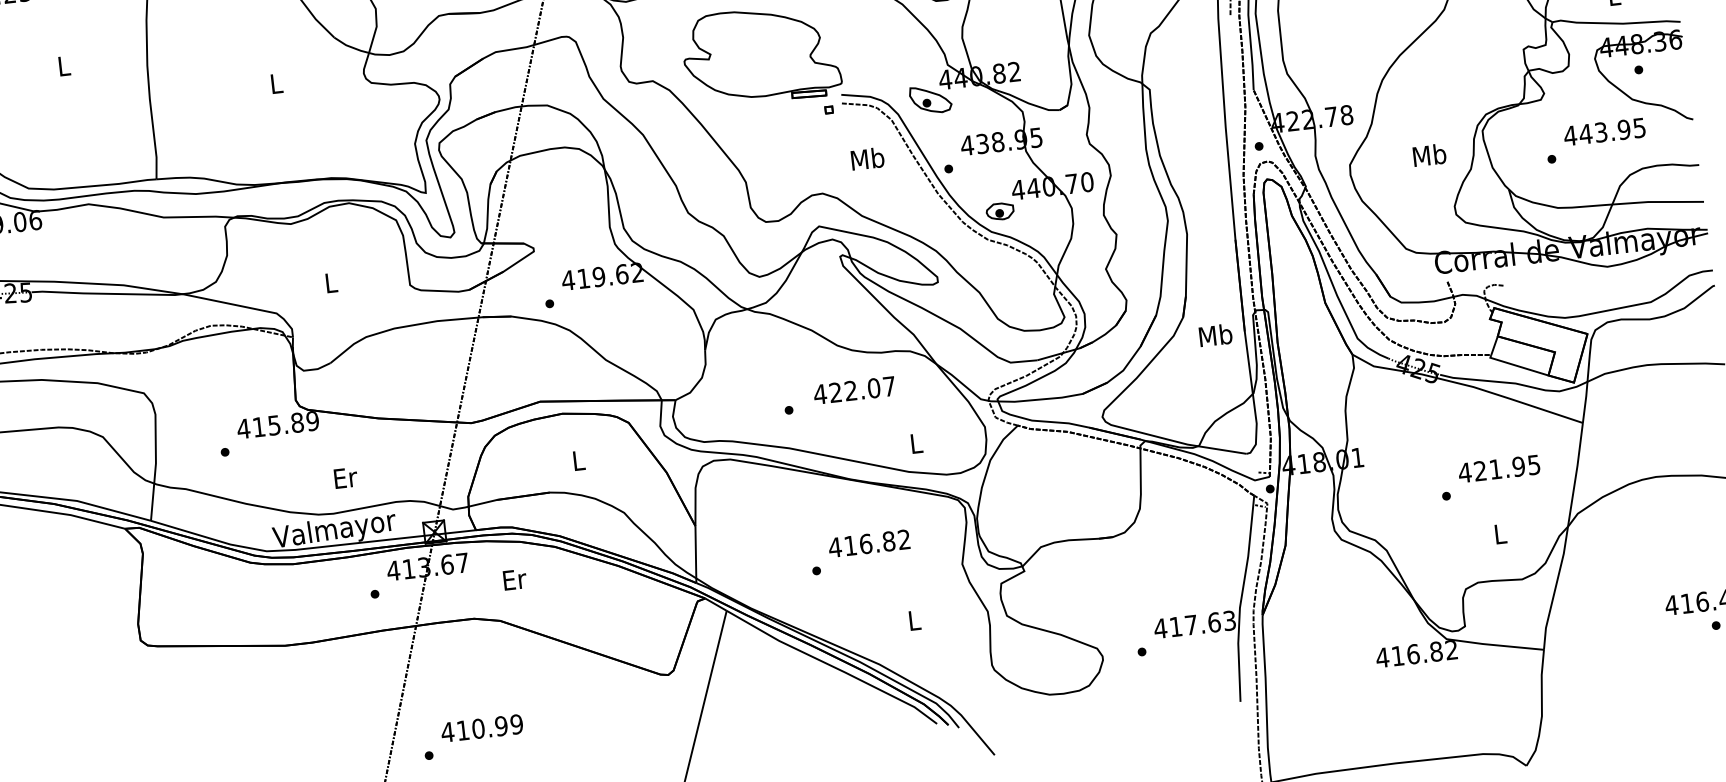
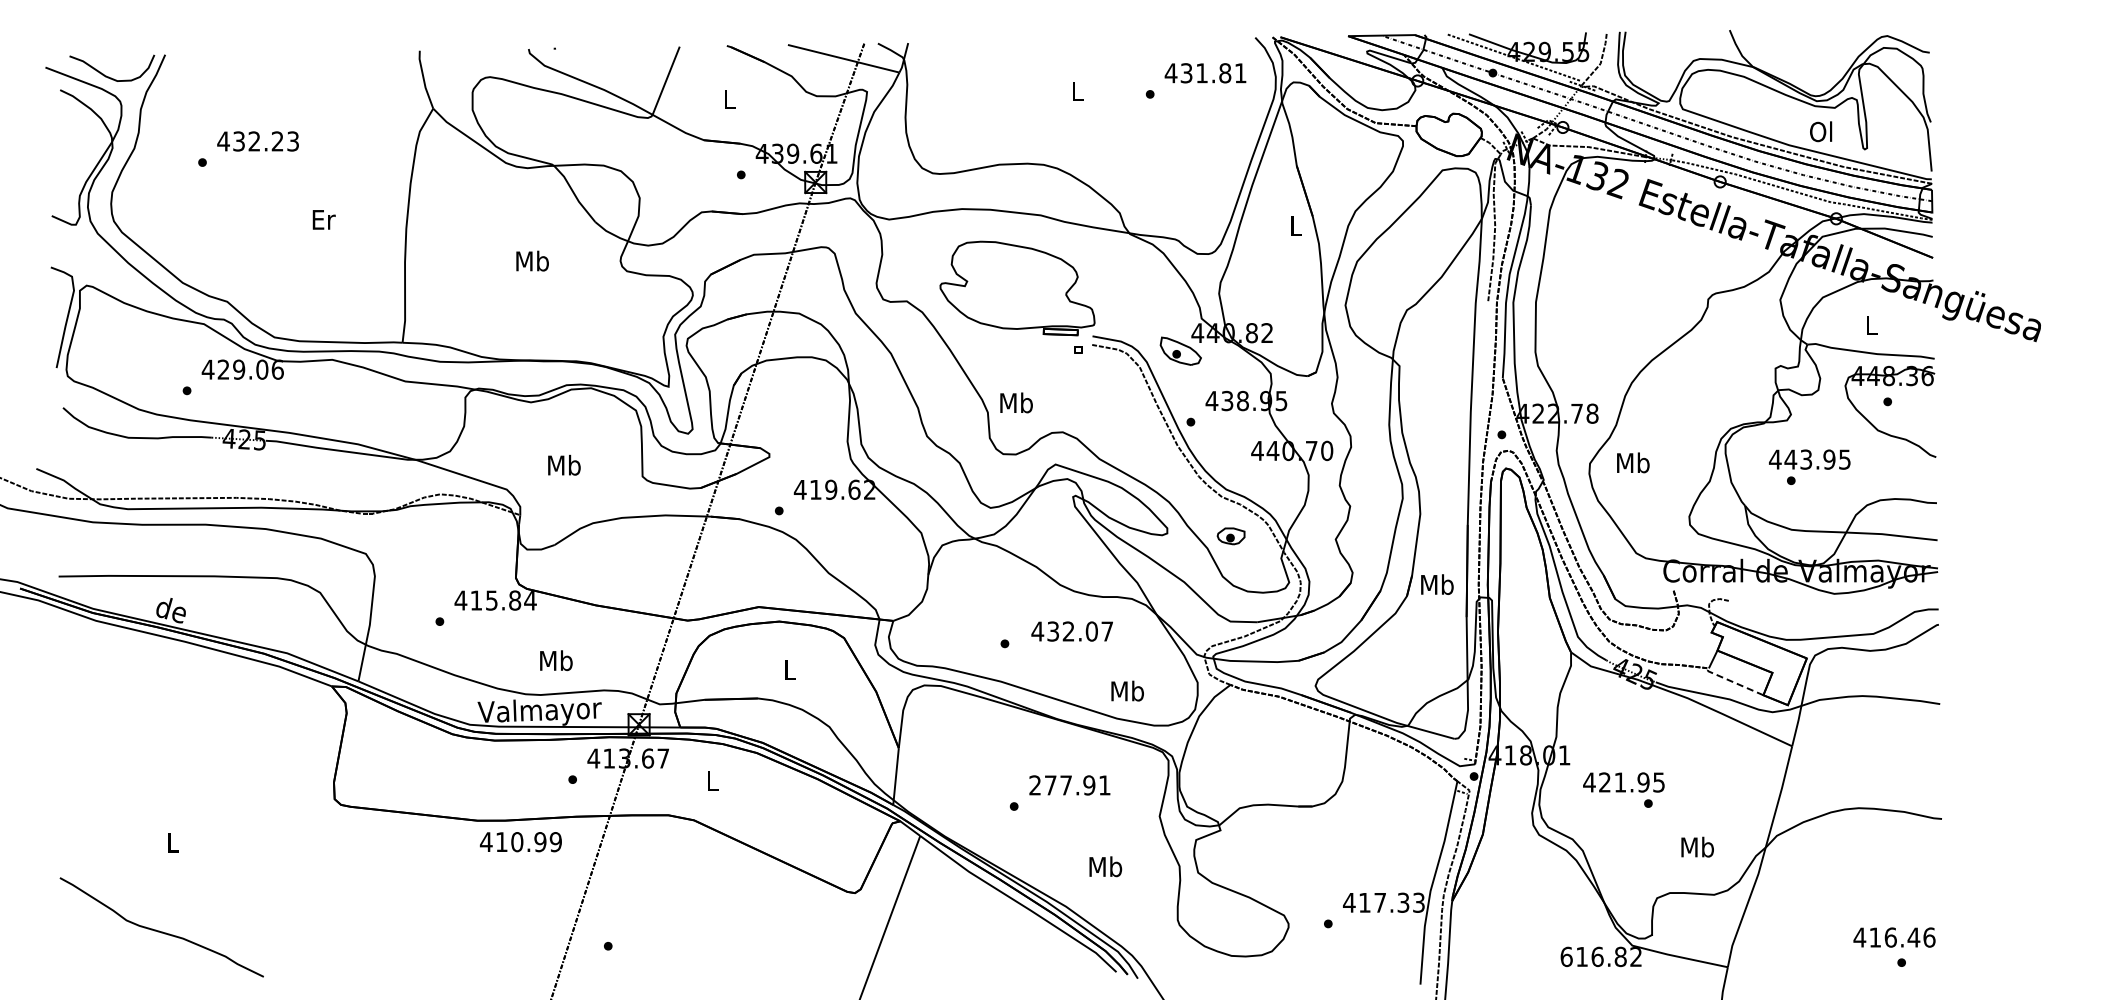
text: (63, 65) -> (323, 219), L -> Er
text: (276, 82) -> (532, 260), L -> Mb
text: (1604, 131) -> (1809, 459), moved
text: (1429, 154) -> (1633, 462), moved
text: (867, 158) -> (1016, 402), moved
part: (999, 211) -> (1230, 536), moved
text: (331, 281) -> (564, 464), L -> Mb
text: (1215, 335) -> (1437, 584), moved
line: (1517, 366) -> (1733, 682), solid -> dashed
text: (834, 392) -> (1052, 631), 422.07 -> 432.07
text: (312, 420) -> (530, 600), 415.89 -> 415.84
text: (916, 442) -> (1127, 690), L -> Mb
text: (1498, 469) -> (1623, 782), moved
text: (345, 477) -> (556, 660), Er -> Mb
text: (1500, 533) -> (1697, 846), L -> Mb
text: (869, 543) -> (1069, 785), 416.82 -> 277.91
text: (514, 579) -> (713, 780), Er -> L
text: (914, 620) -> (1105, 866), L -> Mb
text: (1214, 622) -> (1403, 902), 417.63 -> 417.33
text: (1382, 657) -> (1566, 956), 416.82 -> 616.82
text: (481, 728) -> (520, 842), moved

